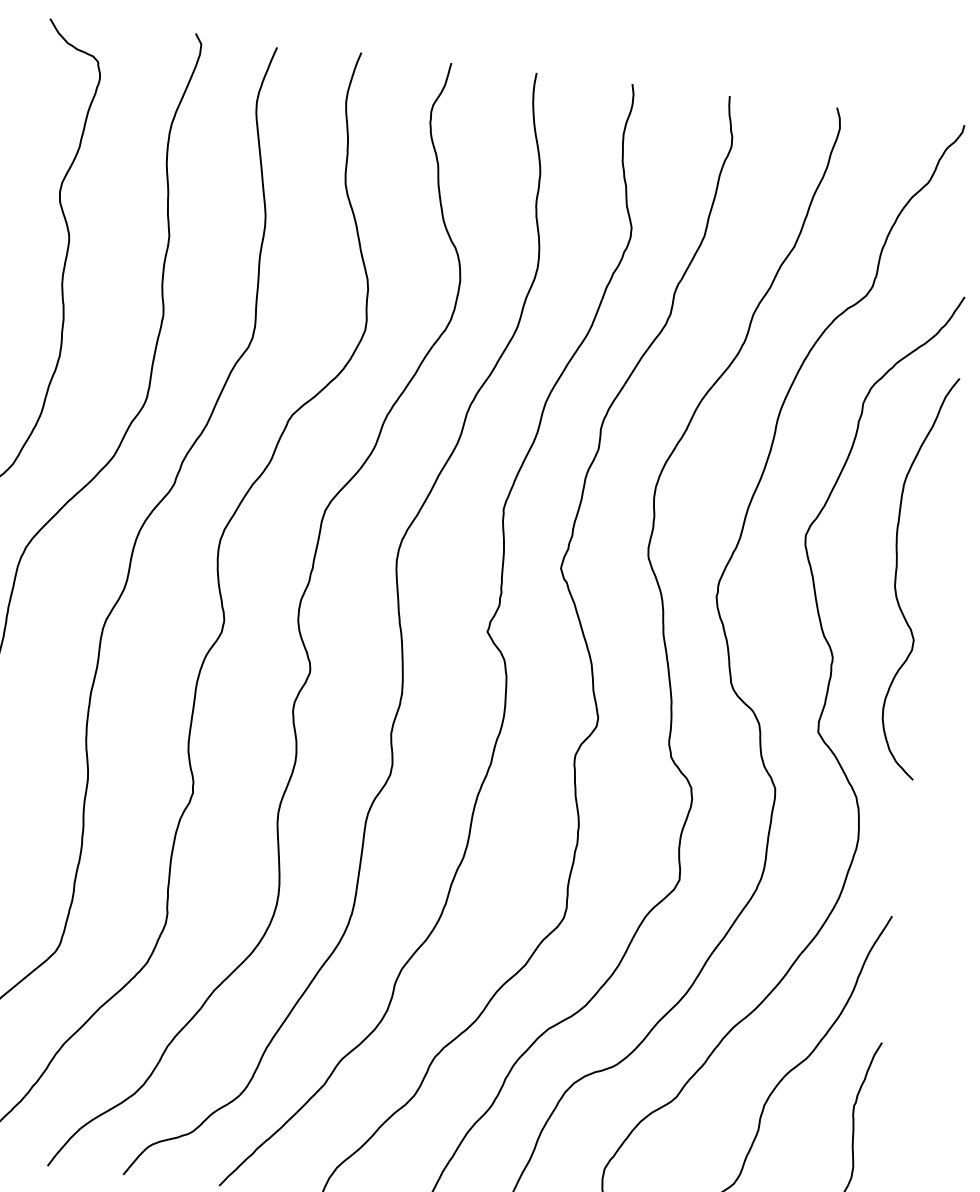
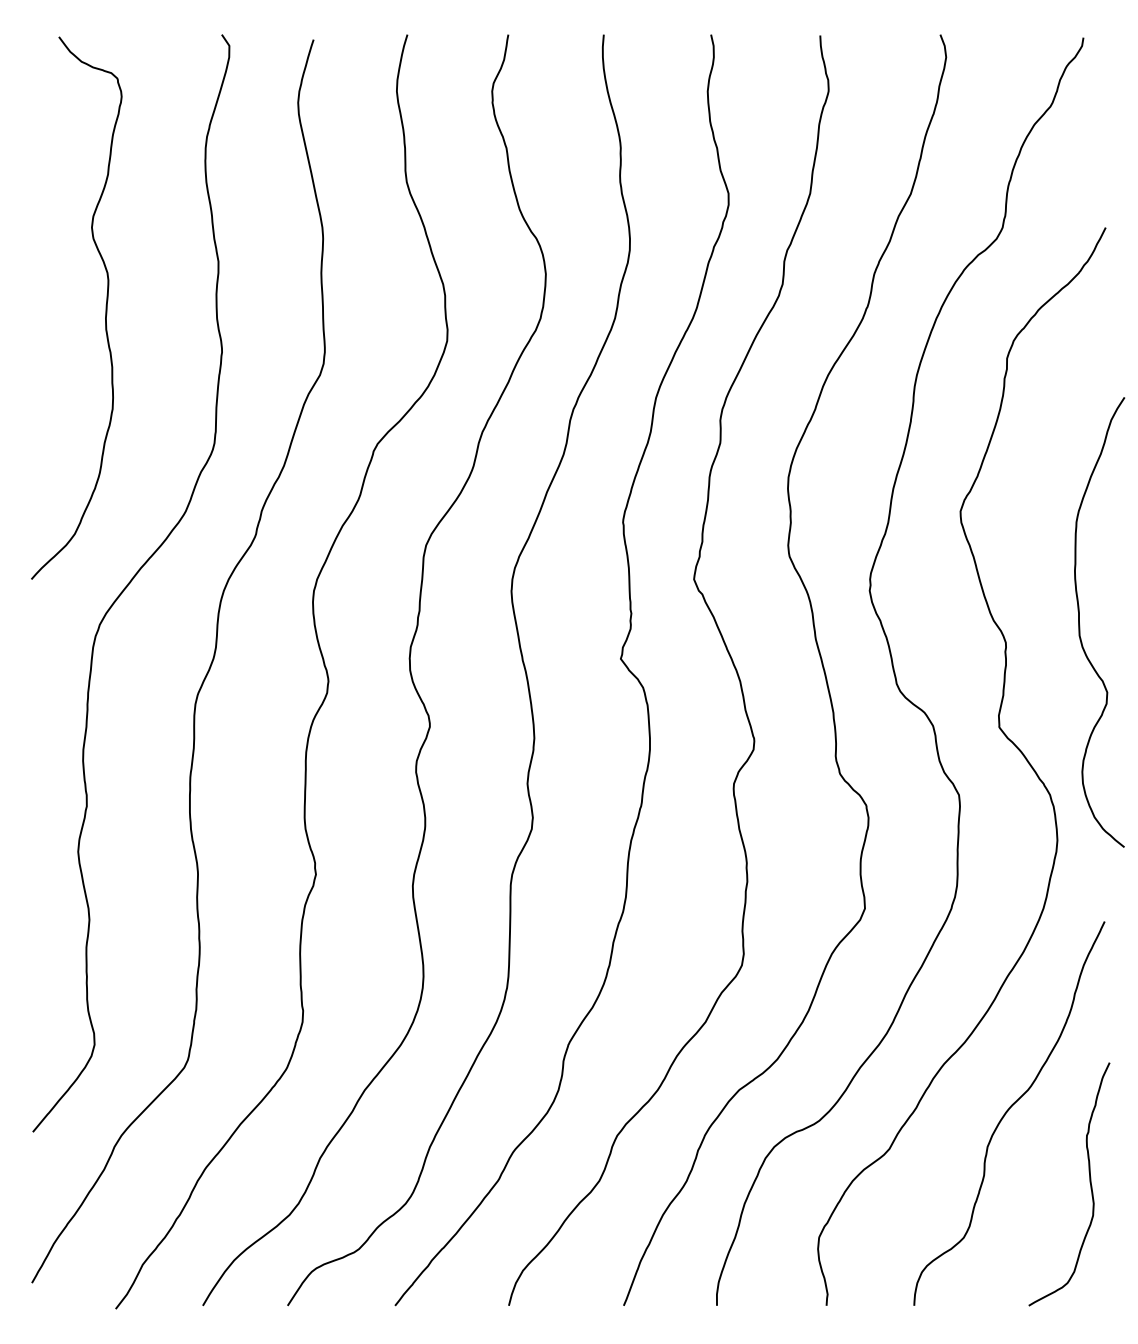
curve: (896, 577) -> (1080, 625), moved

